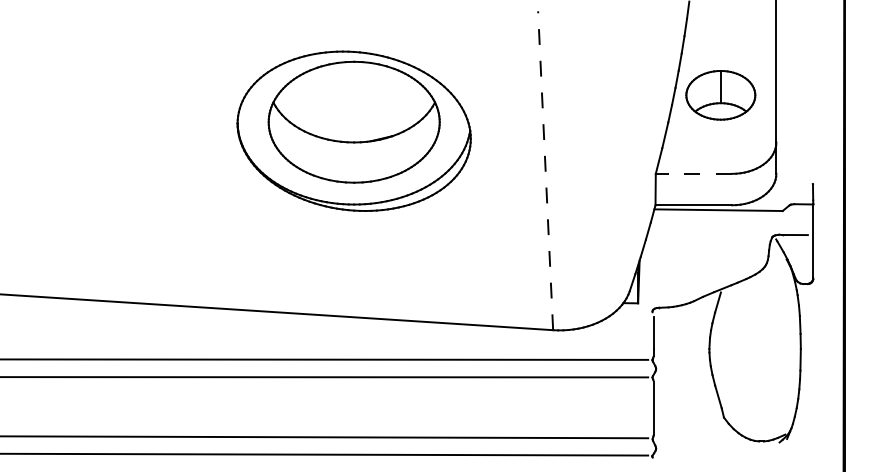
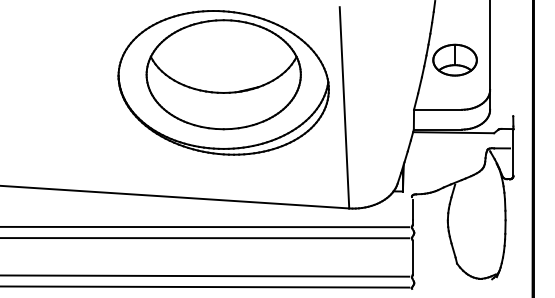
part: (353, 130) -> (223, 82), size x1.43
line: (545, 170) -> (344, 107), dashed -> solid
line: (692, 173) -> (437, 109), dashed -> solid

